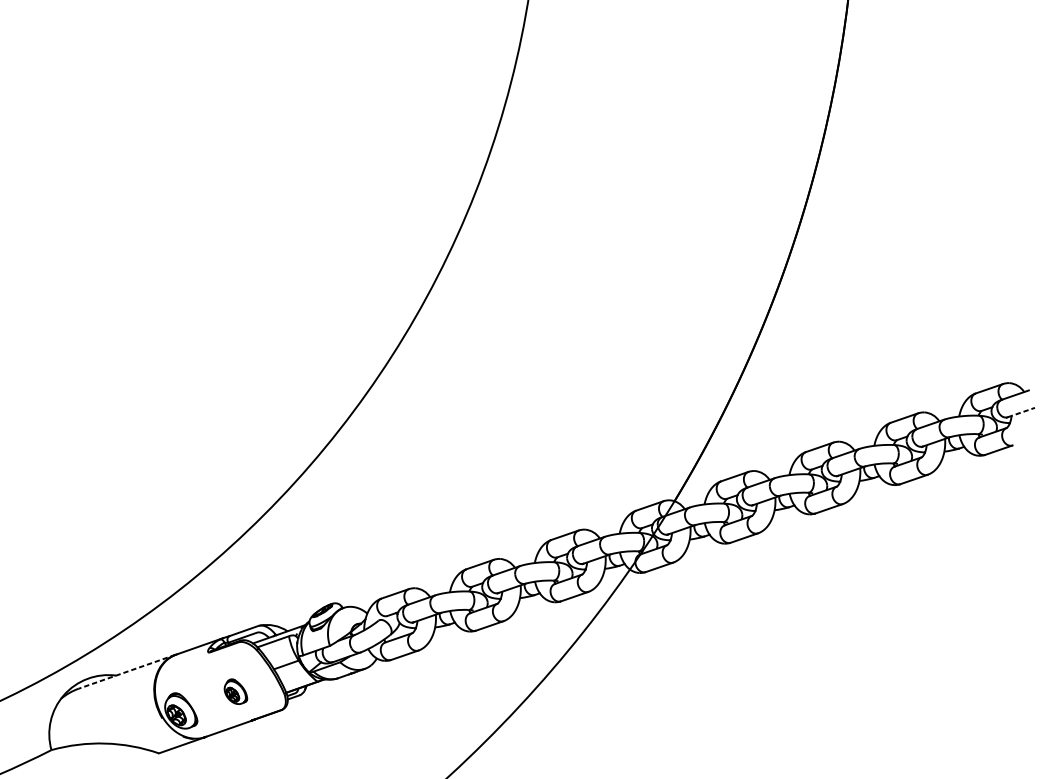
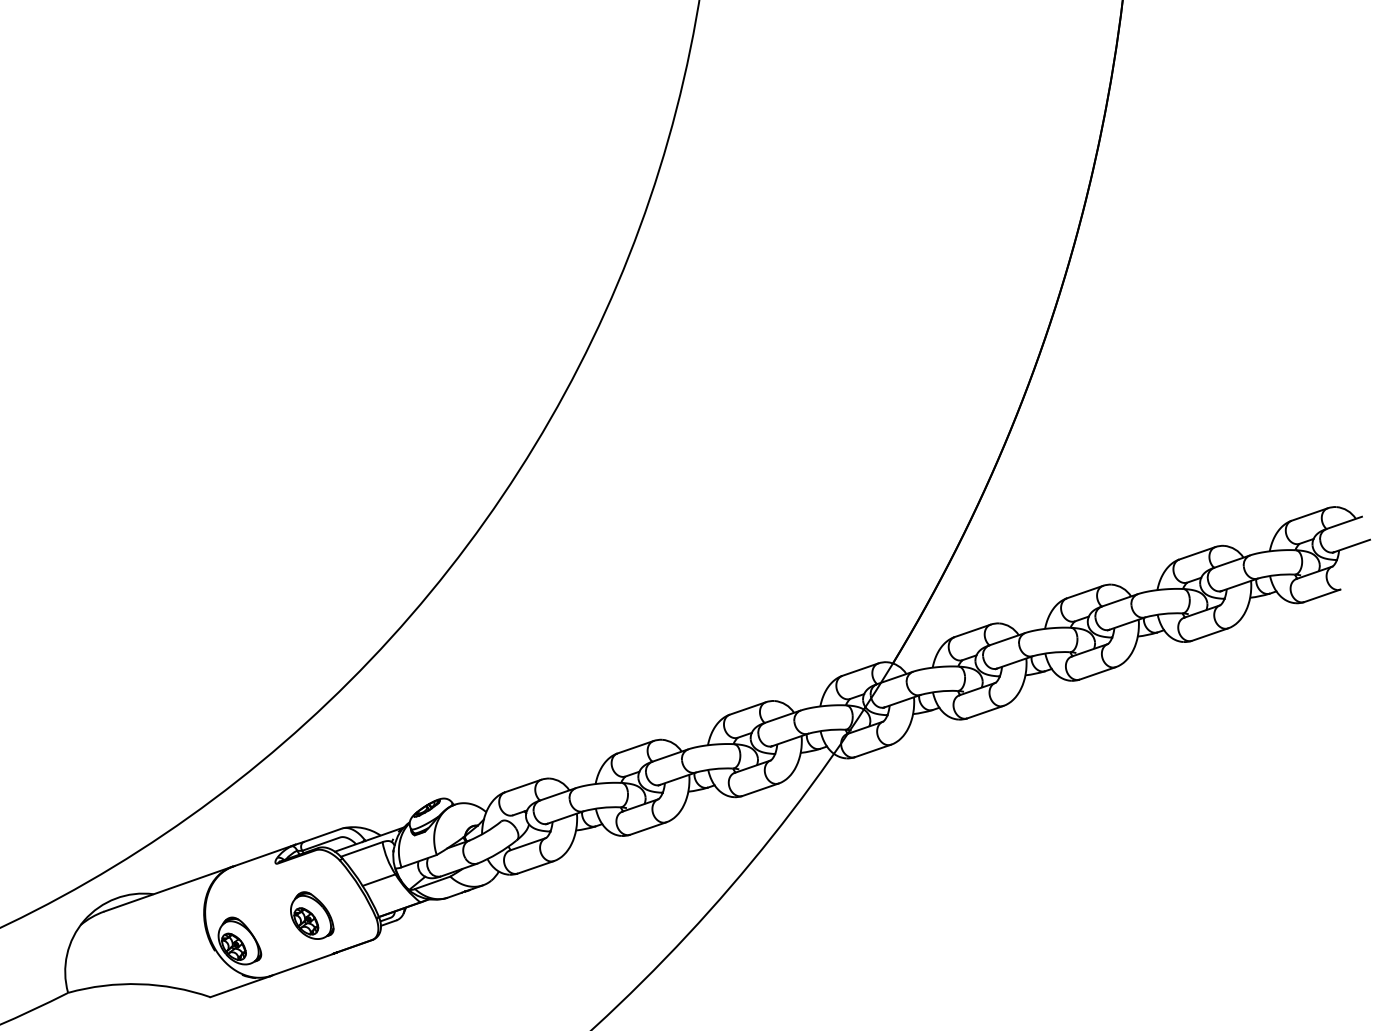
line: (1021, 412) -> (1352, 546), dashed -> solid
line: (127, 672) -> (168, 889), dashed -> solid
part: (236, 691) -> (312, 915), size x1.43

